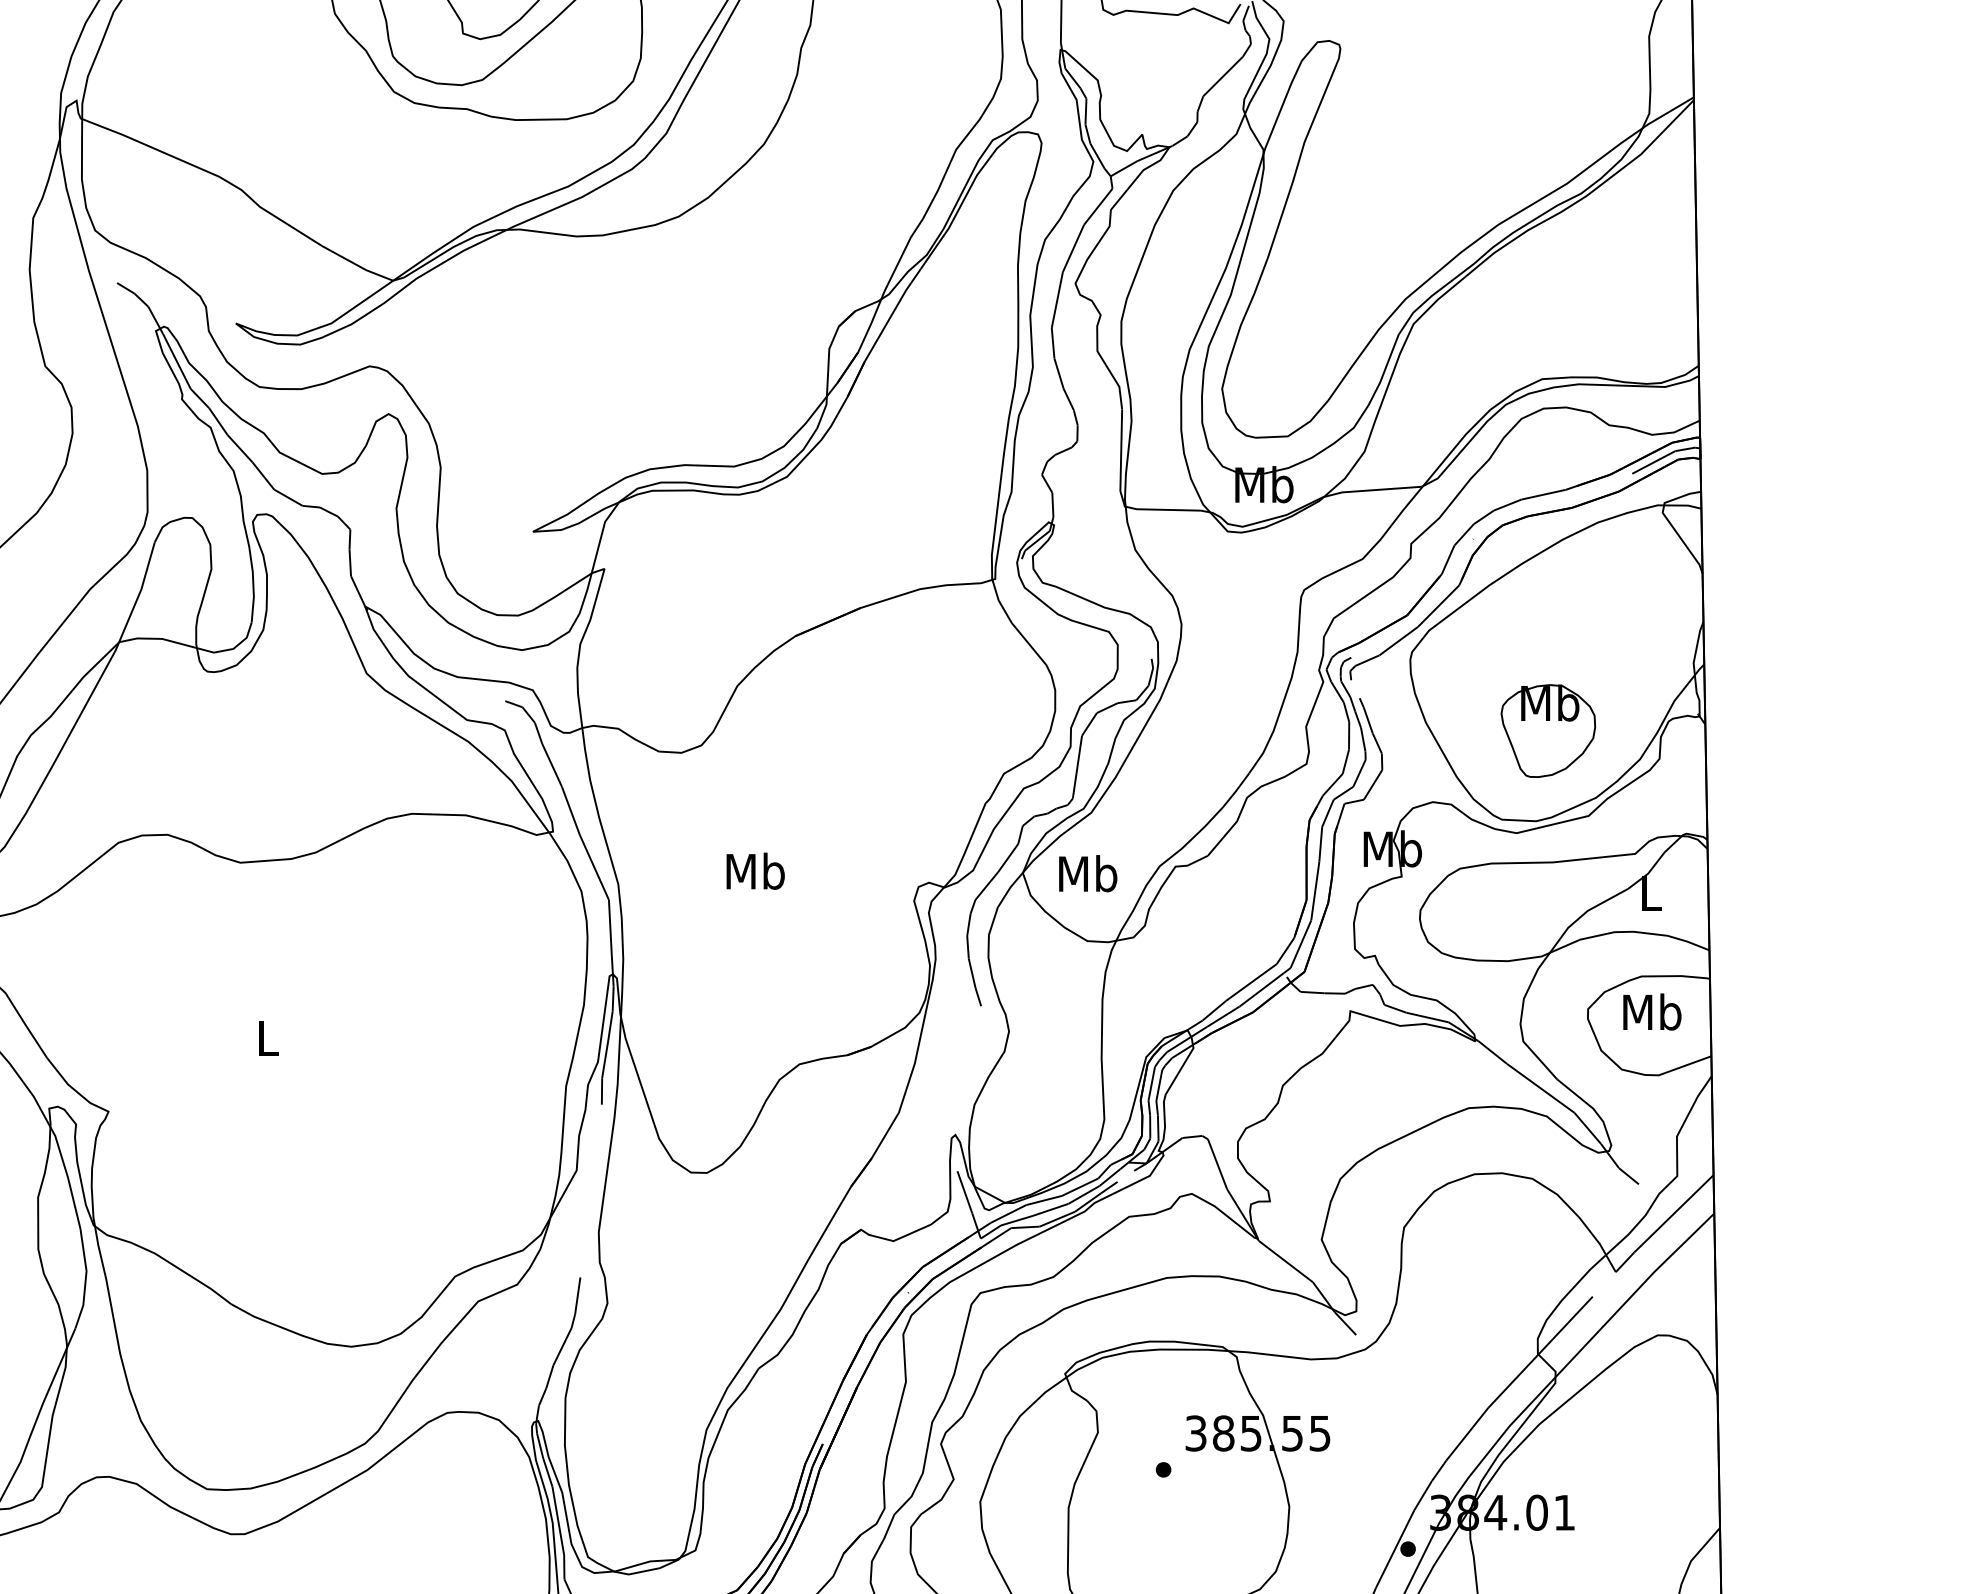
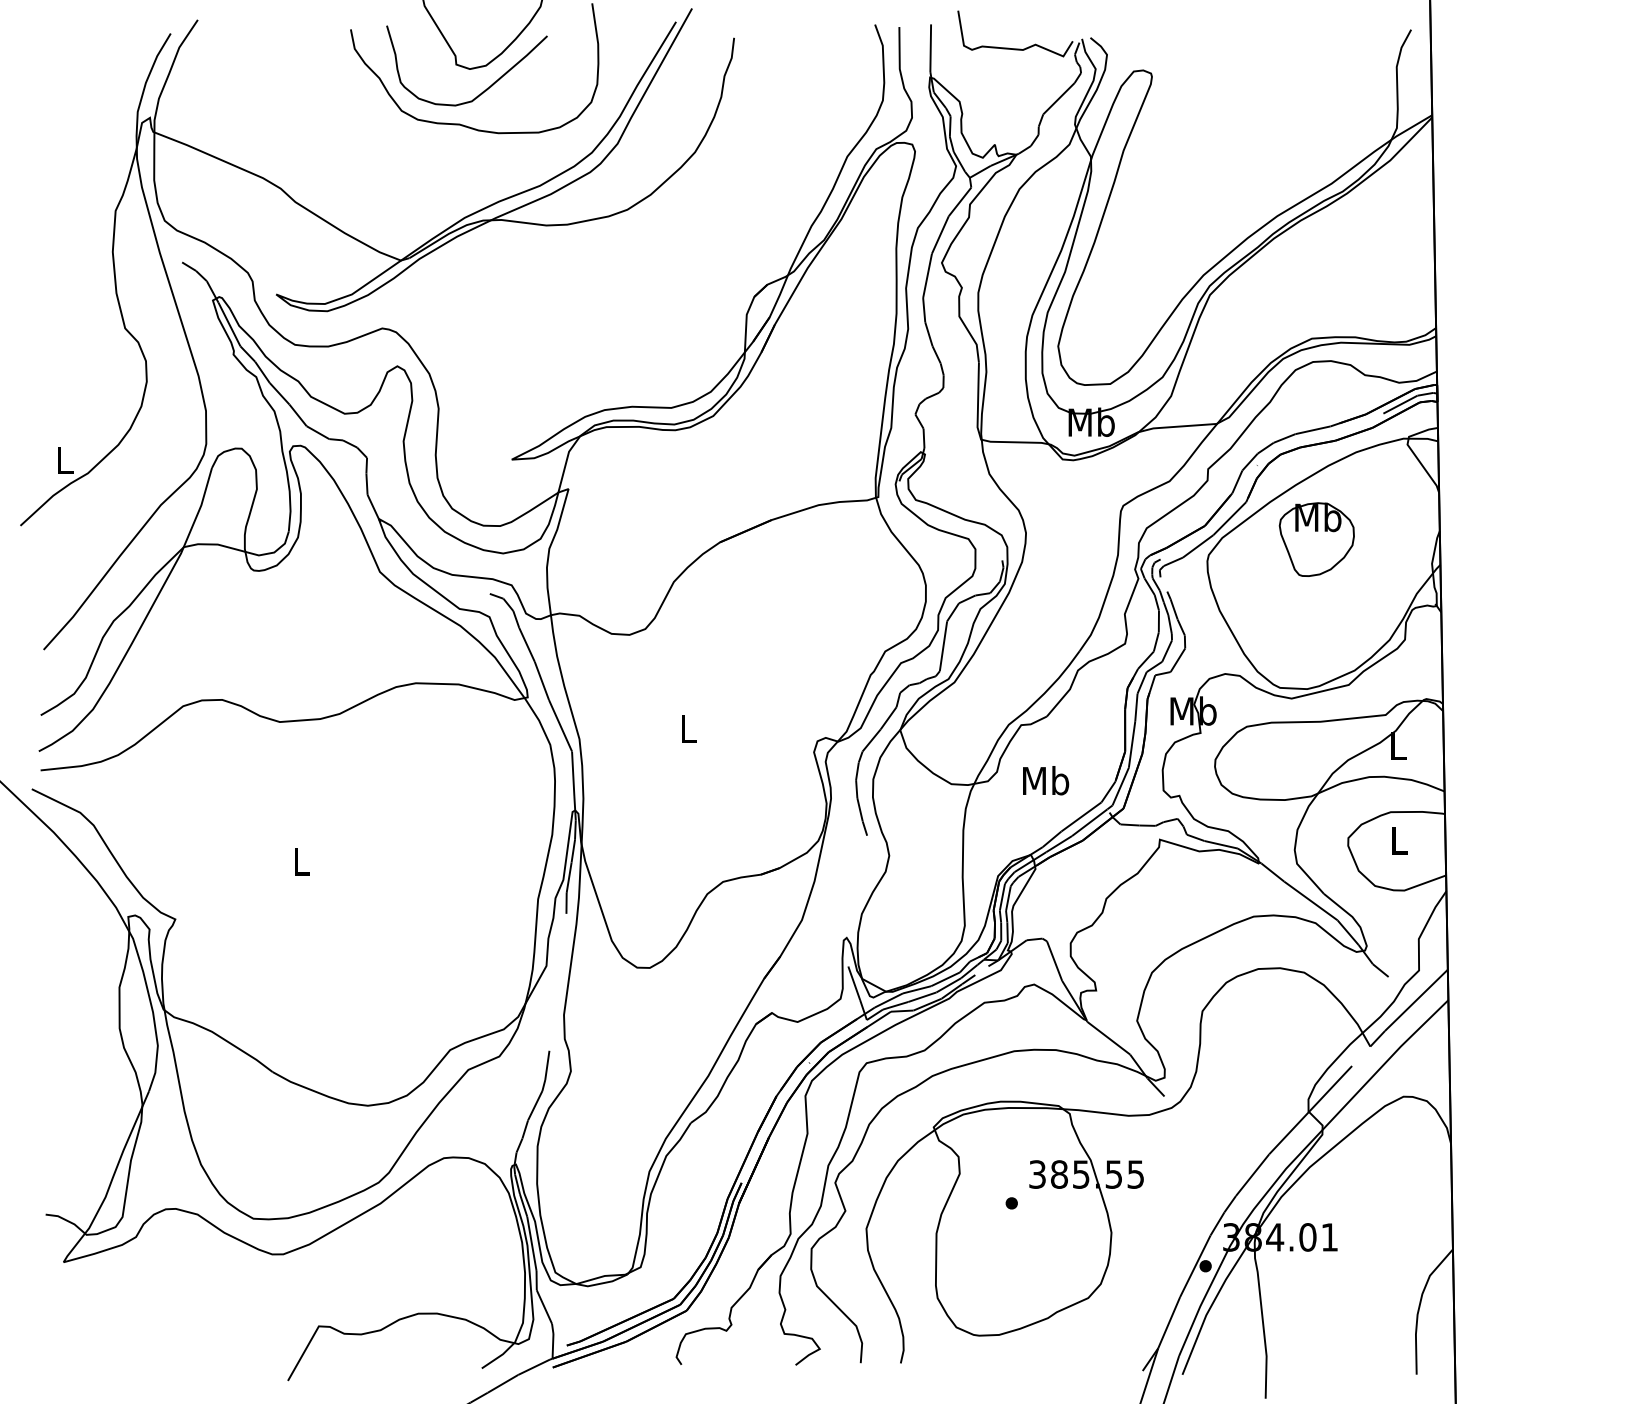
part: (1547, 730) -> (1316, 539), moved
text: (755, 870) -> (688, 728), Mb -> L
text: (1088, 873) -> (1046, 780), moved
text: (1652, 1012) -> (1399, 840), Mb -> L

